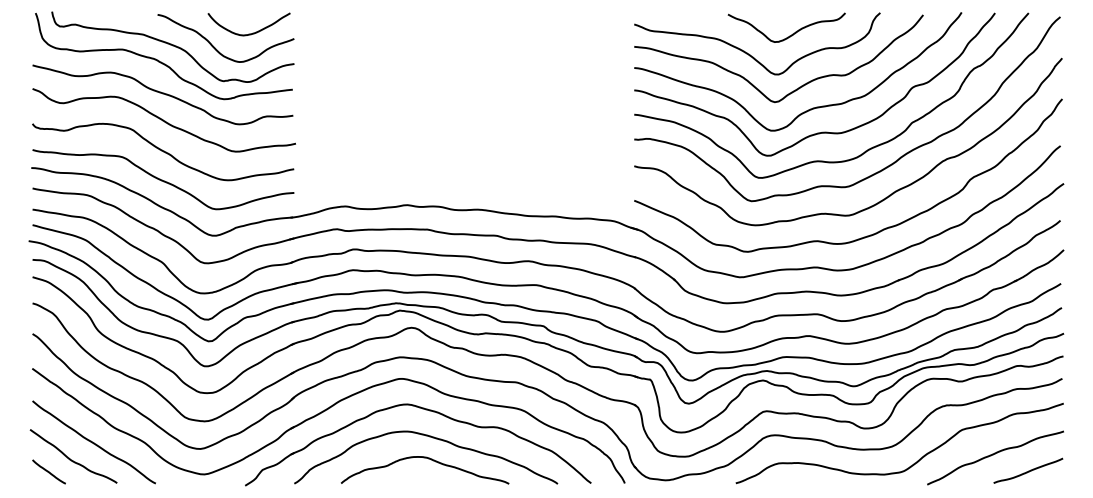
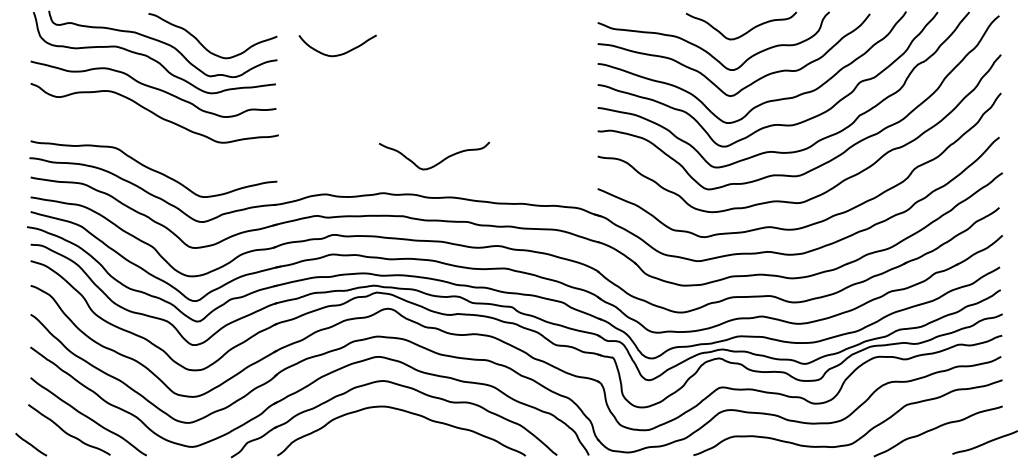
curve: (253, 32) -> (341, 53), moved
curve: (162, 151) -> (153, 142), removed
curve: (466, 171) -> (439, 161), added
curve: (427, 459) -> (402, 432), removed
curve: (1027, 470) -> (984, 442), moved
line: (49, 471) -> (31, 444), moved

